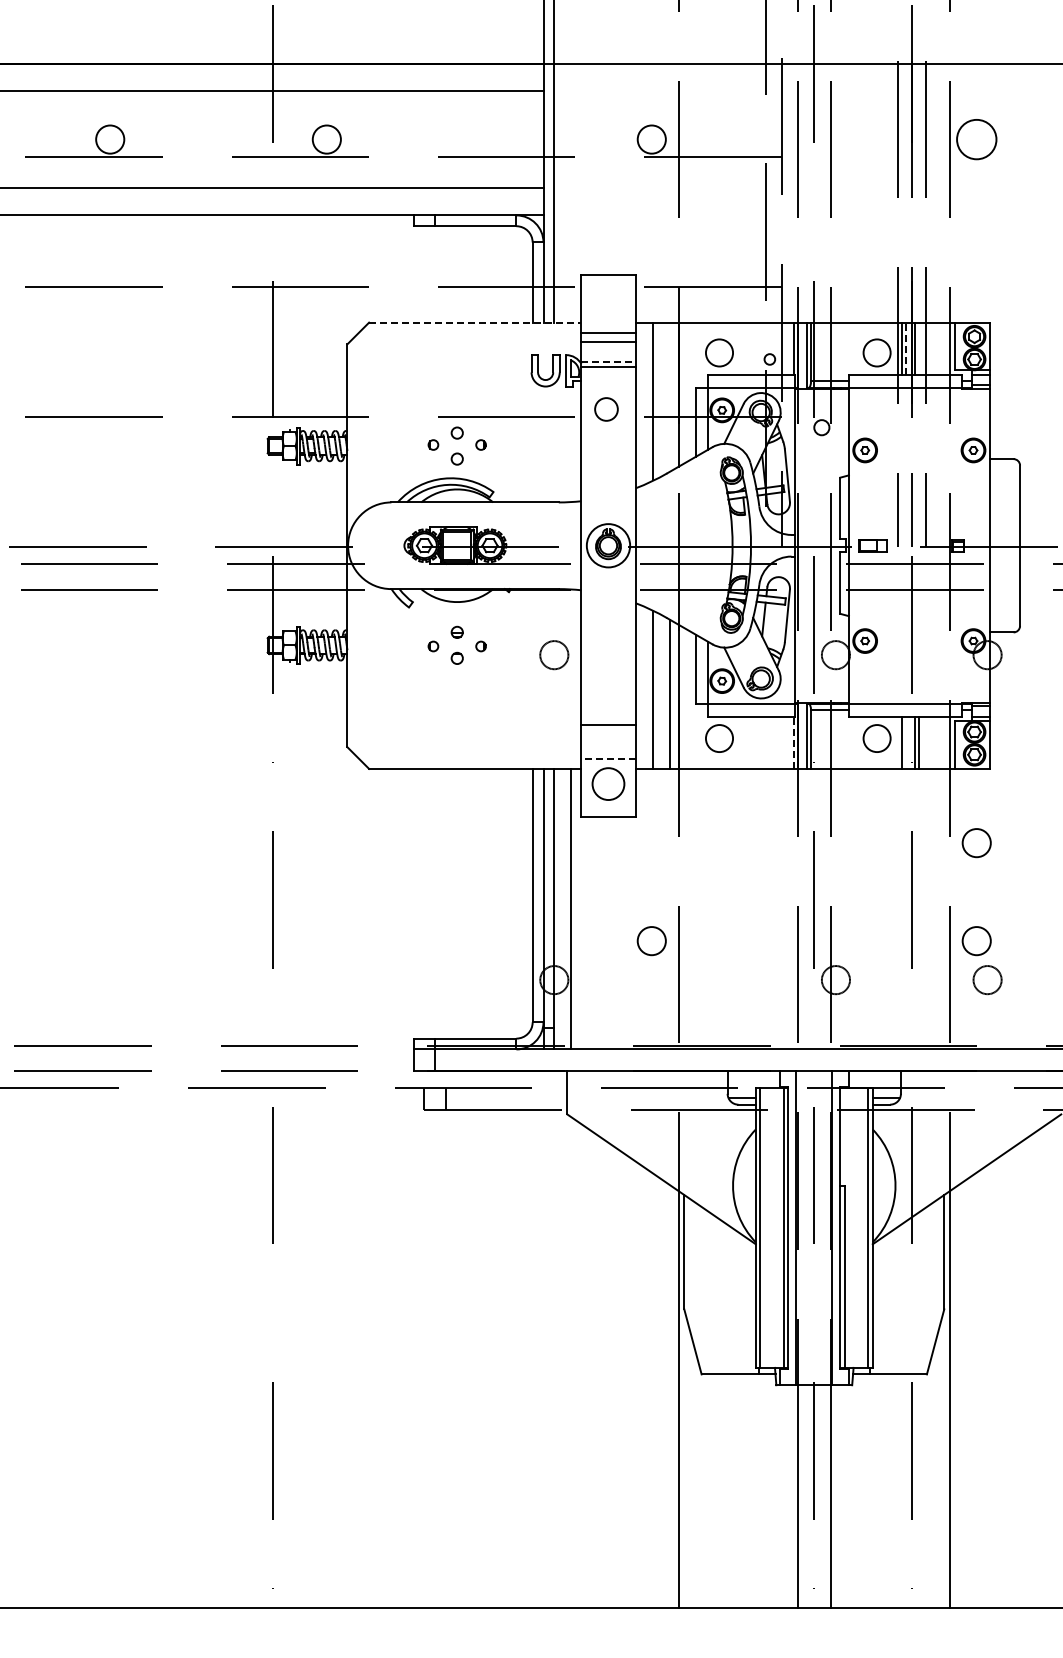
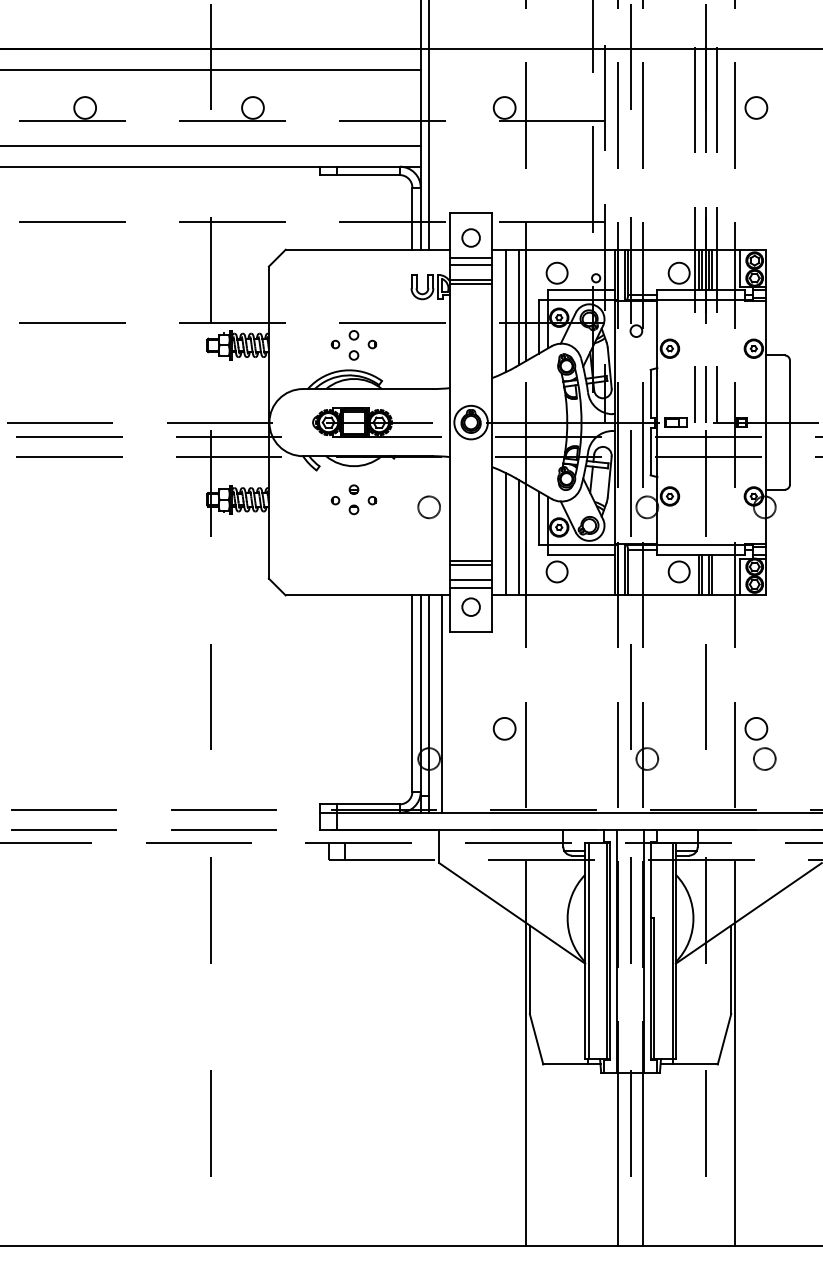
circle: (976, 139) -> (756, 107), size x0.71
line: (475, 322) -> (368, 249), dashed -> solid
line: (906, 348) -> (701, 269), dashed -> solid
line: (919, 348) -> (712, 269), added
line: (608, 362) -> (471, 280), dashed -> solid
line: (670, 396) -> (519, 306), added
circle: (606, 409) -> (471, 238), moved
line: (608, 729) -> (471, 564), added
line: (793, 742) -> (614, 574), dashed -> solid
line: (906, 742) -> (701, 574), added
line: (608, 749) -> (471, 580), added
line: (607, 758) -> (470, 587), dashed -> solid
circle: (608, 783) -> (471, 606), size x0.71
circle: (976, 843) -> (756, 653), removed

